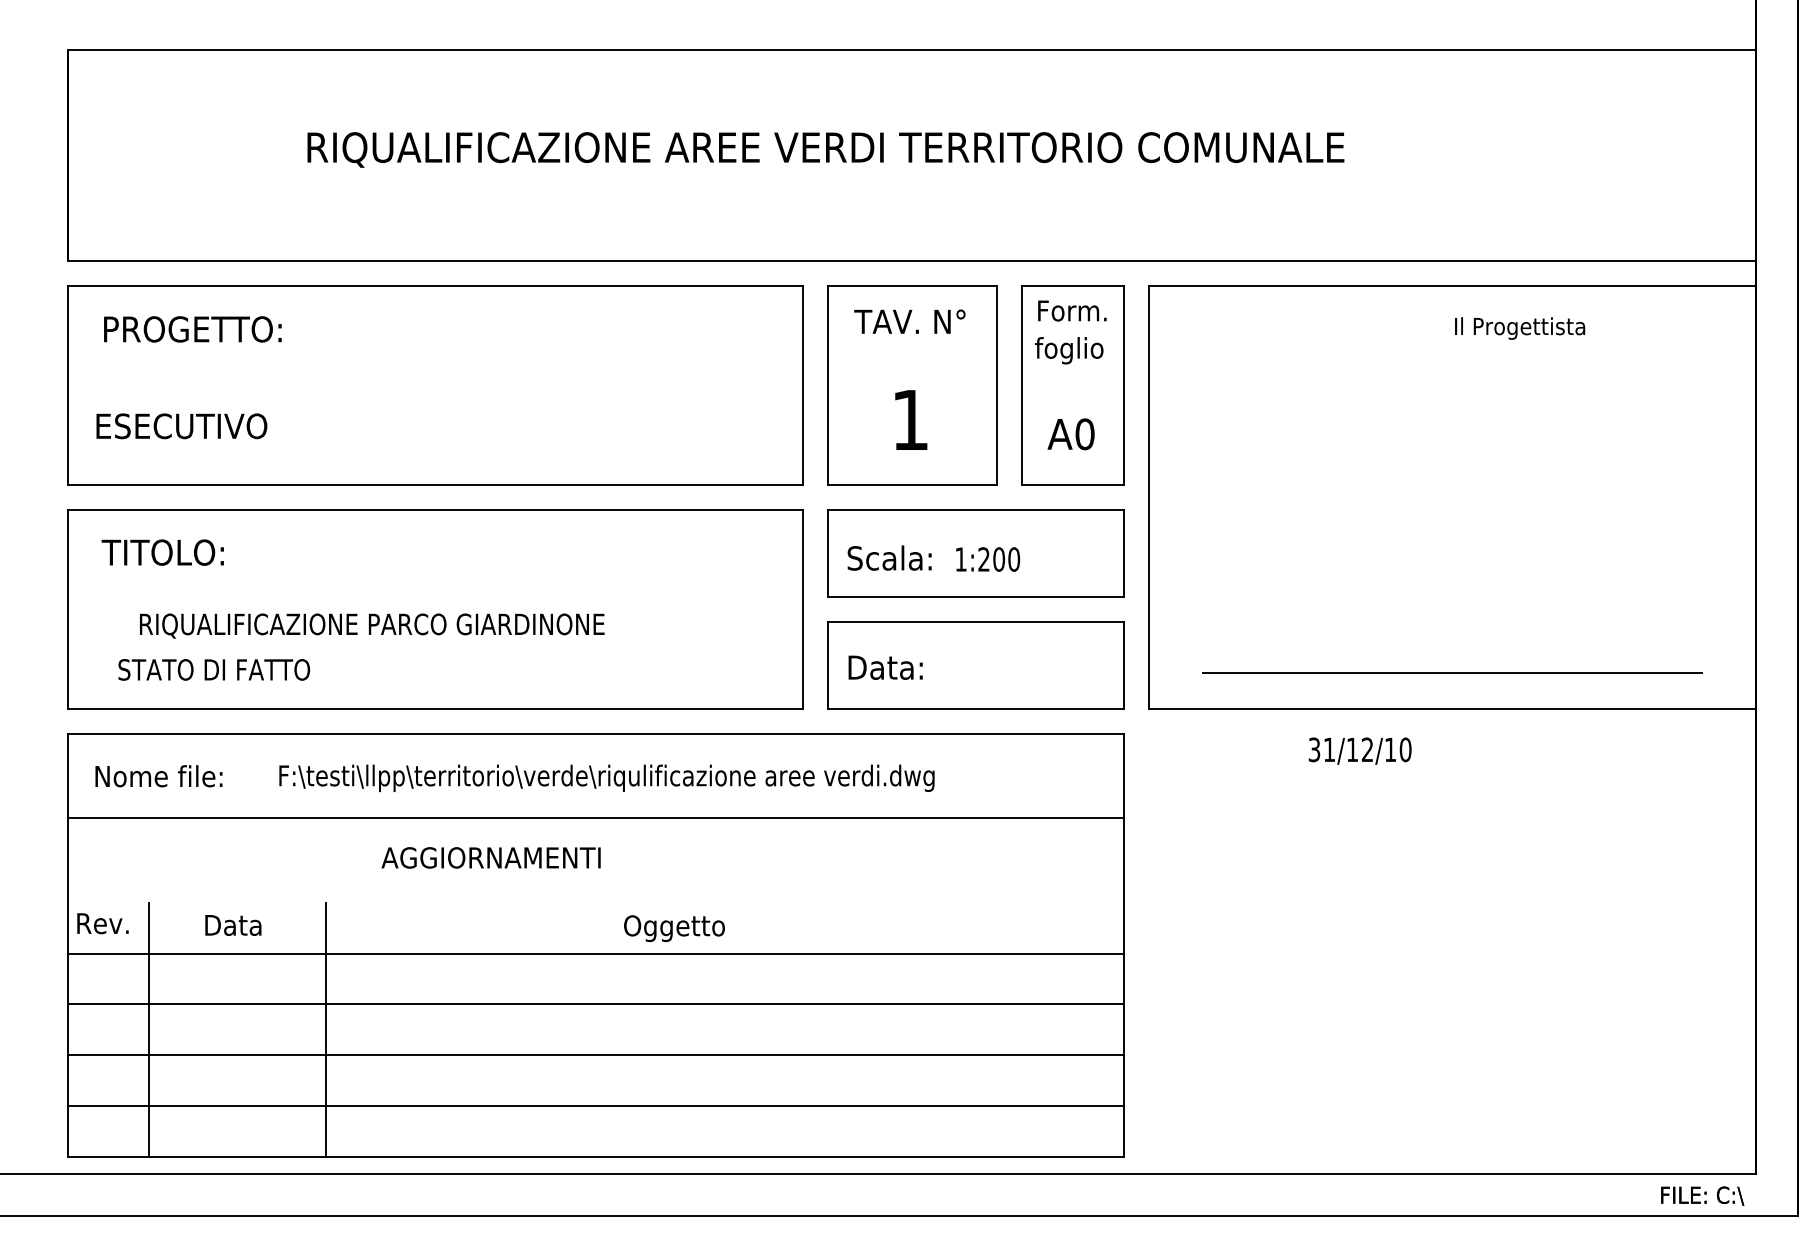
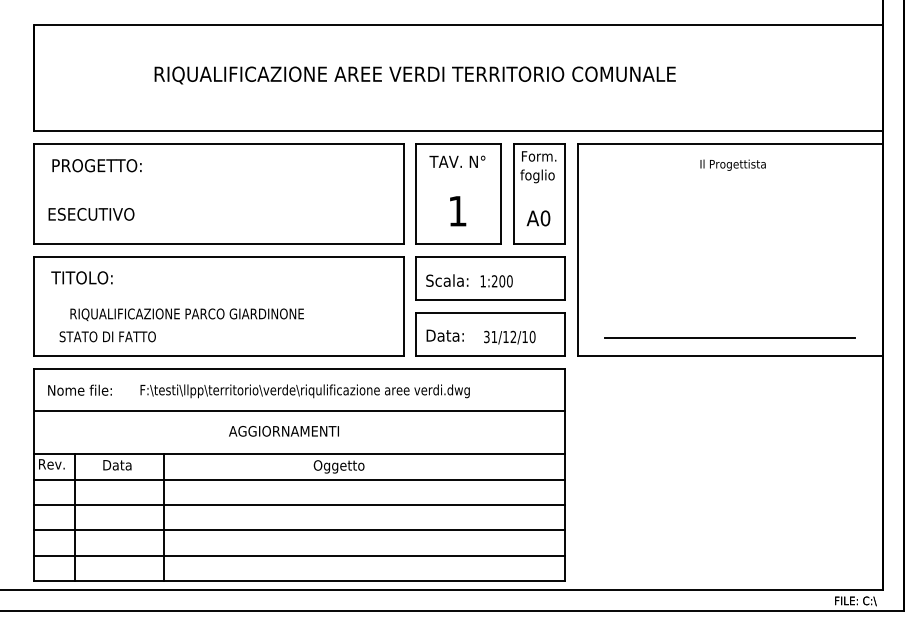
text: (1518, 327) -> (732, 164), moved
text: (1359, 750) -> (509, 337), moved
text: (490, 858) -> (283, 431), moved
line: (595, 904) -> (299, 454), added

